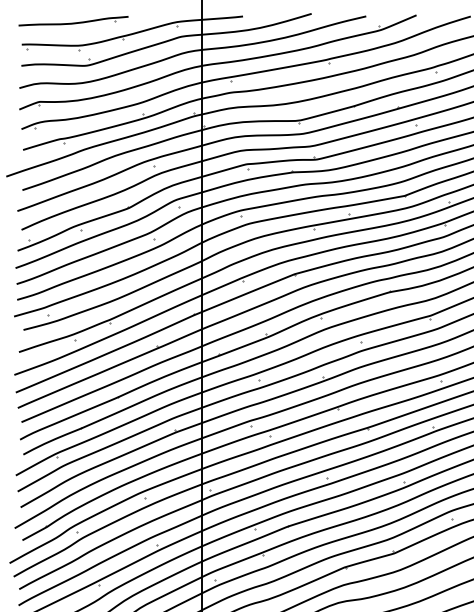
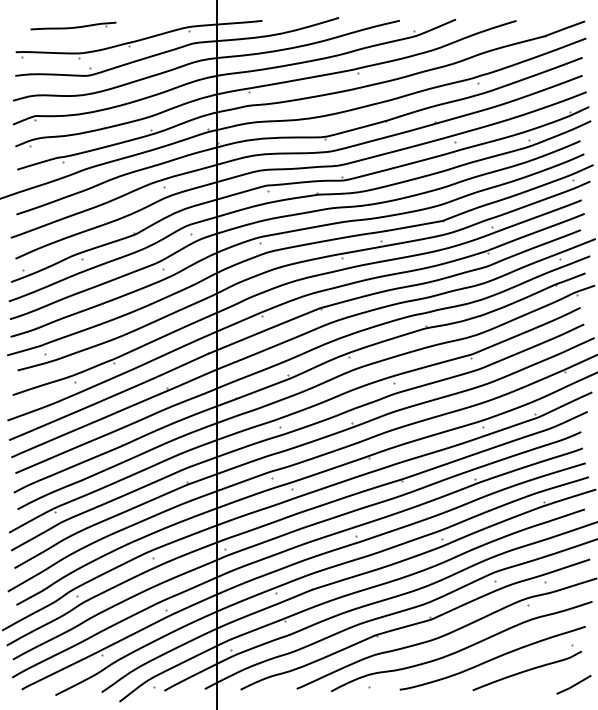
part: (73, 20) -> (73, 25), size x0.7

